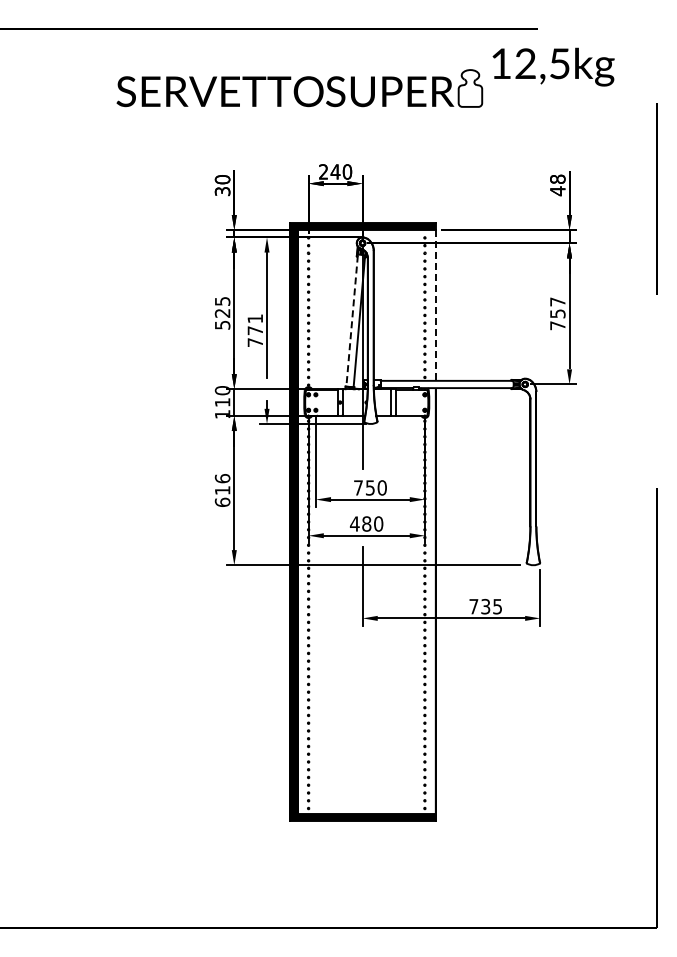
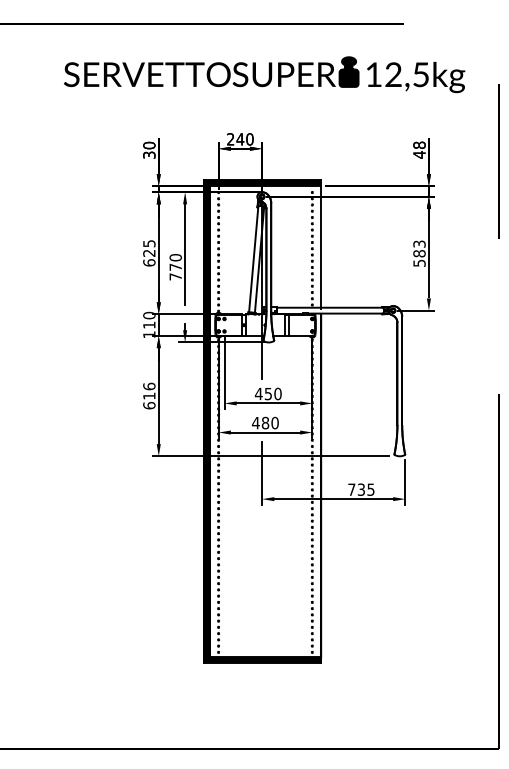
text: (553, 66) -> (416, 76), moved
fill: (470, 88) -> (349, 72), added
line: (435, 307) -> (320, 248), dashed -> solid
text: (557, 313) -> (419, 253), 757 -> 583
text: (255, 318) -> (175, 257), 771 -> 770
line: (352, 321) -> (254, 259), dashed -> solid
text: (222, 324) -> (149, 262), 525 -> 625
text: (358, 487) -> (258, 393), 750 -> 450

